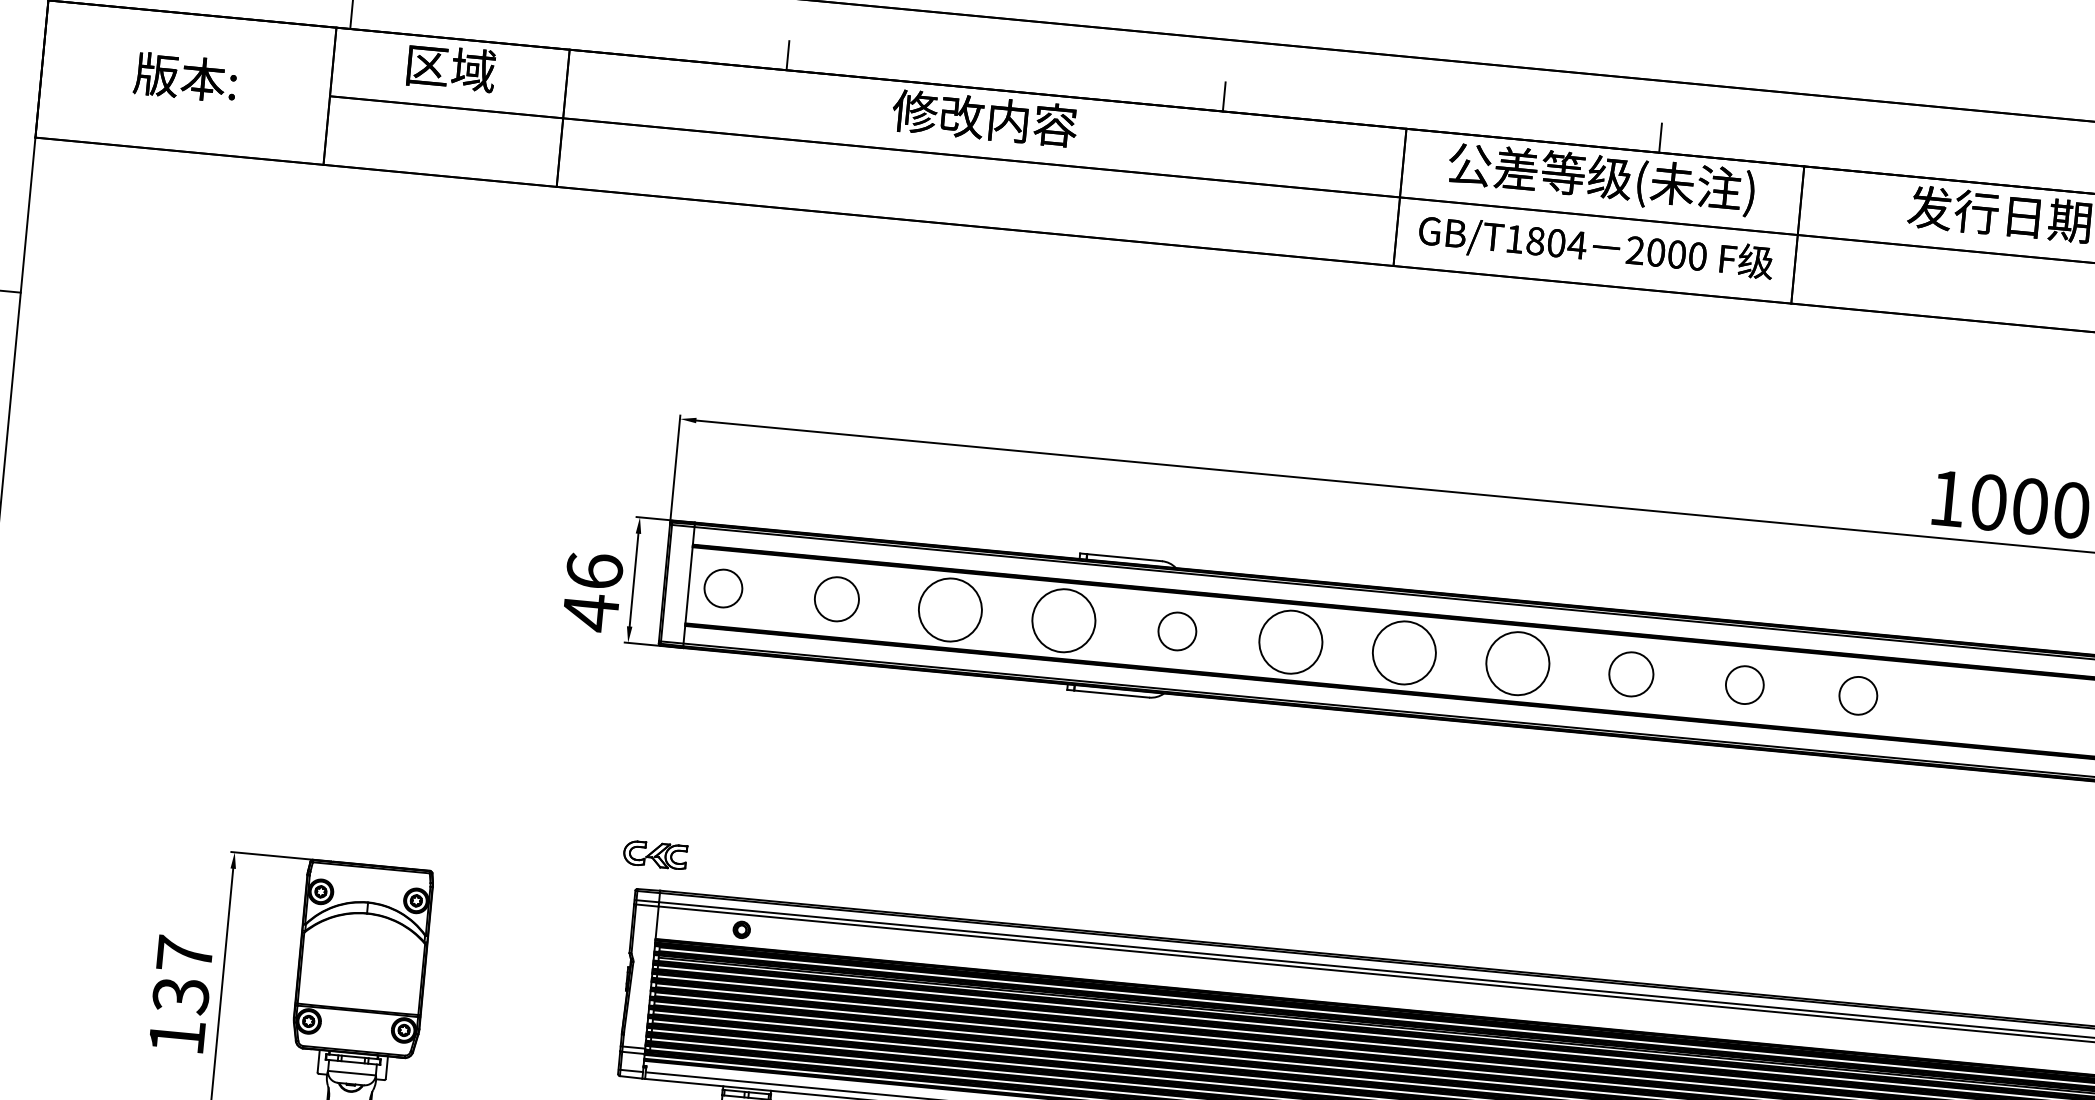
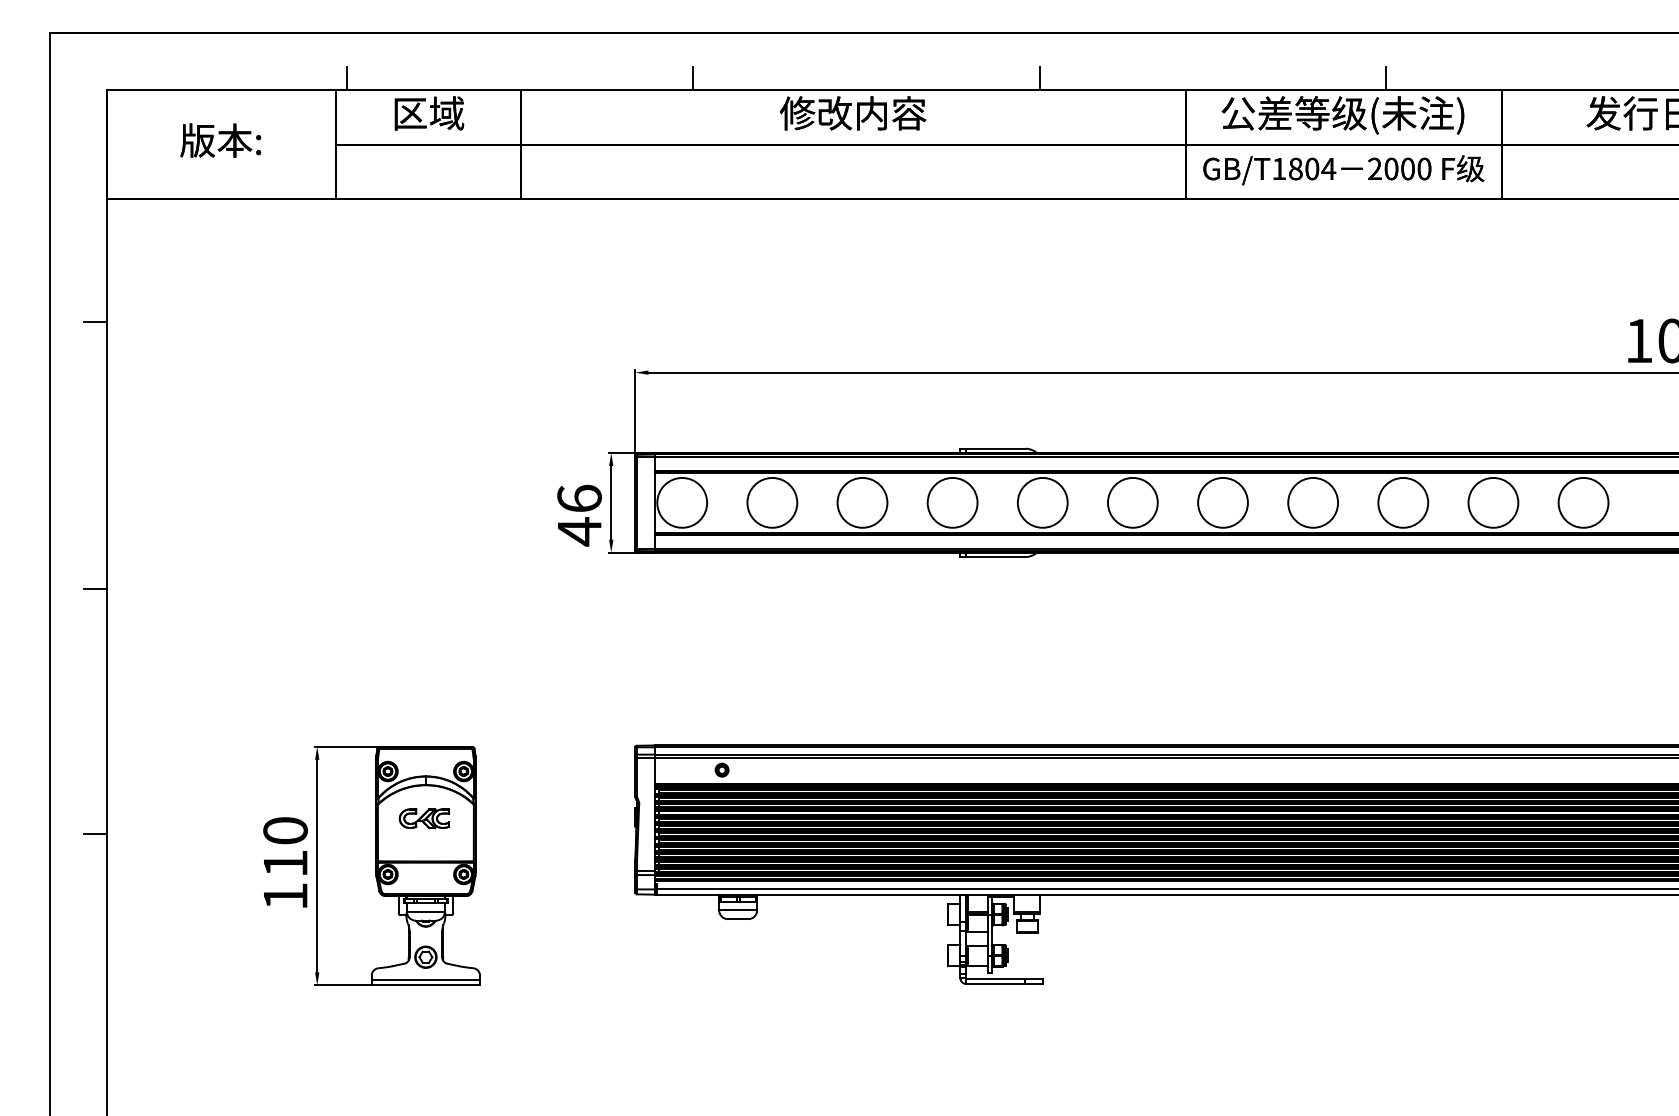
circle: (723, 588) -> (682, 502), size x1.67
circle: (837, 598) -> (772, 502), size x1.43
circle: (1177, 630) -> (1042, 502), size x1.67
circle: (1631, 673) -> (1403, 502), size x1.43
circle: (1745, 684) -> (1493, 502), size x1.67
circle: (1858, 695) -> (1583, 502), size x1.67
part: (655, 854) -> (424, 818), moved
text: (182, 975) -> (285, 847), 137 -> 110

